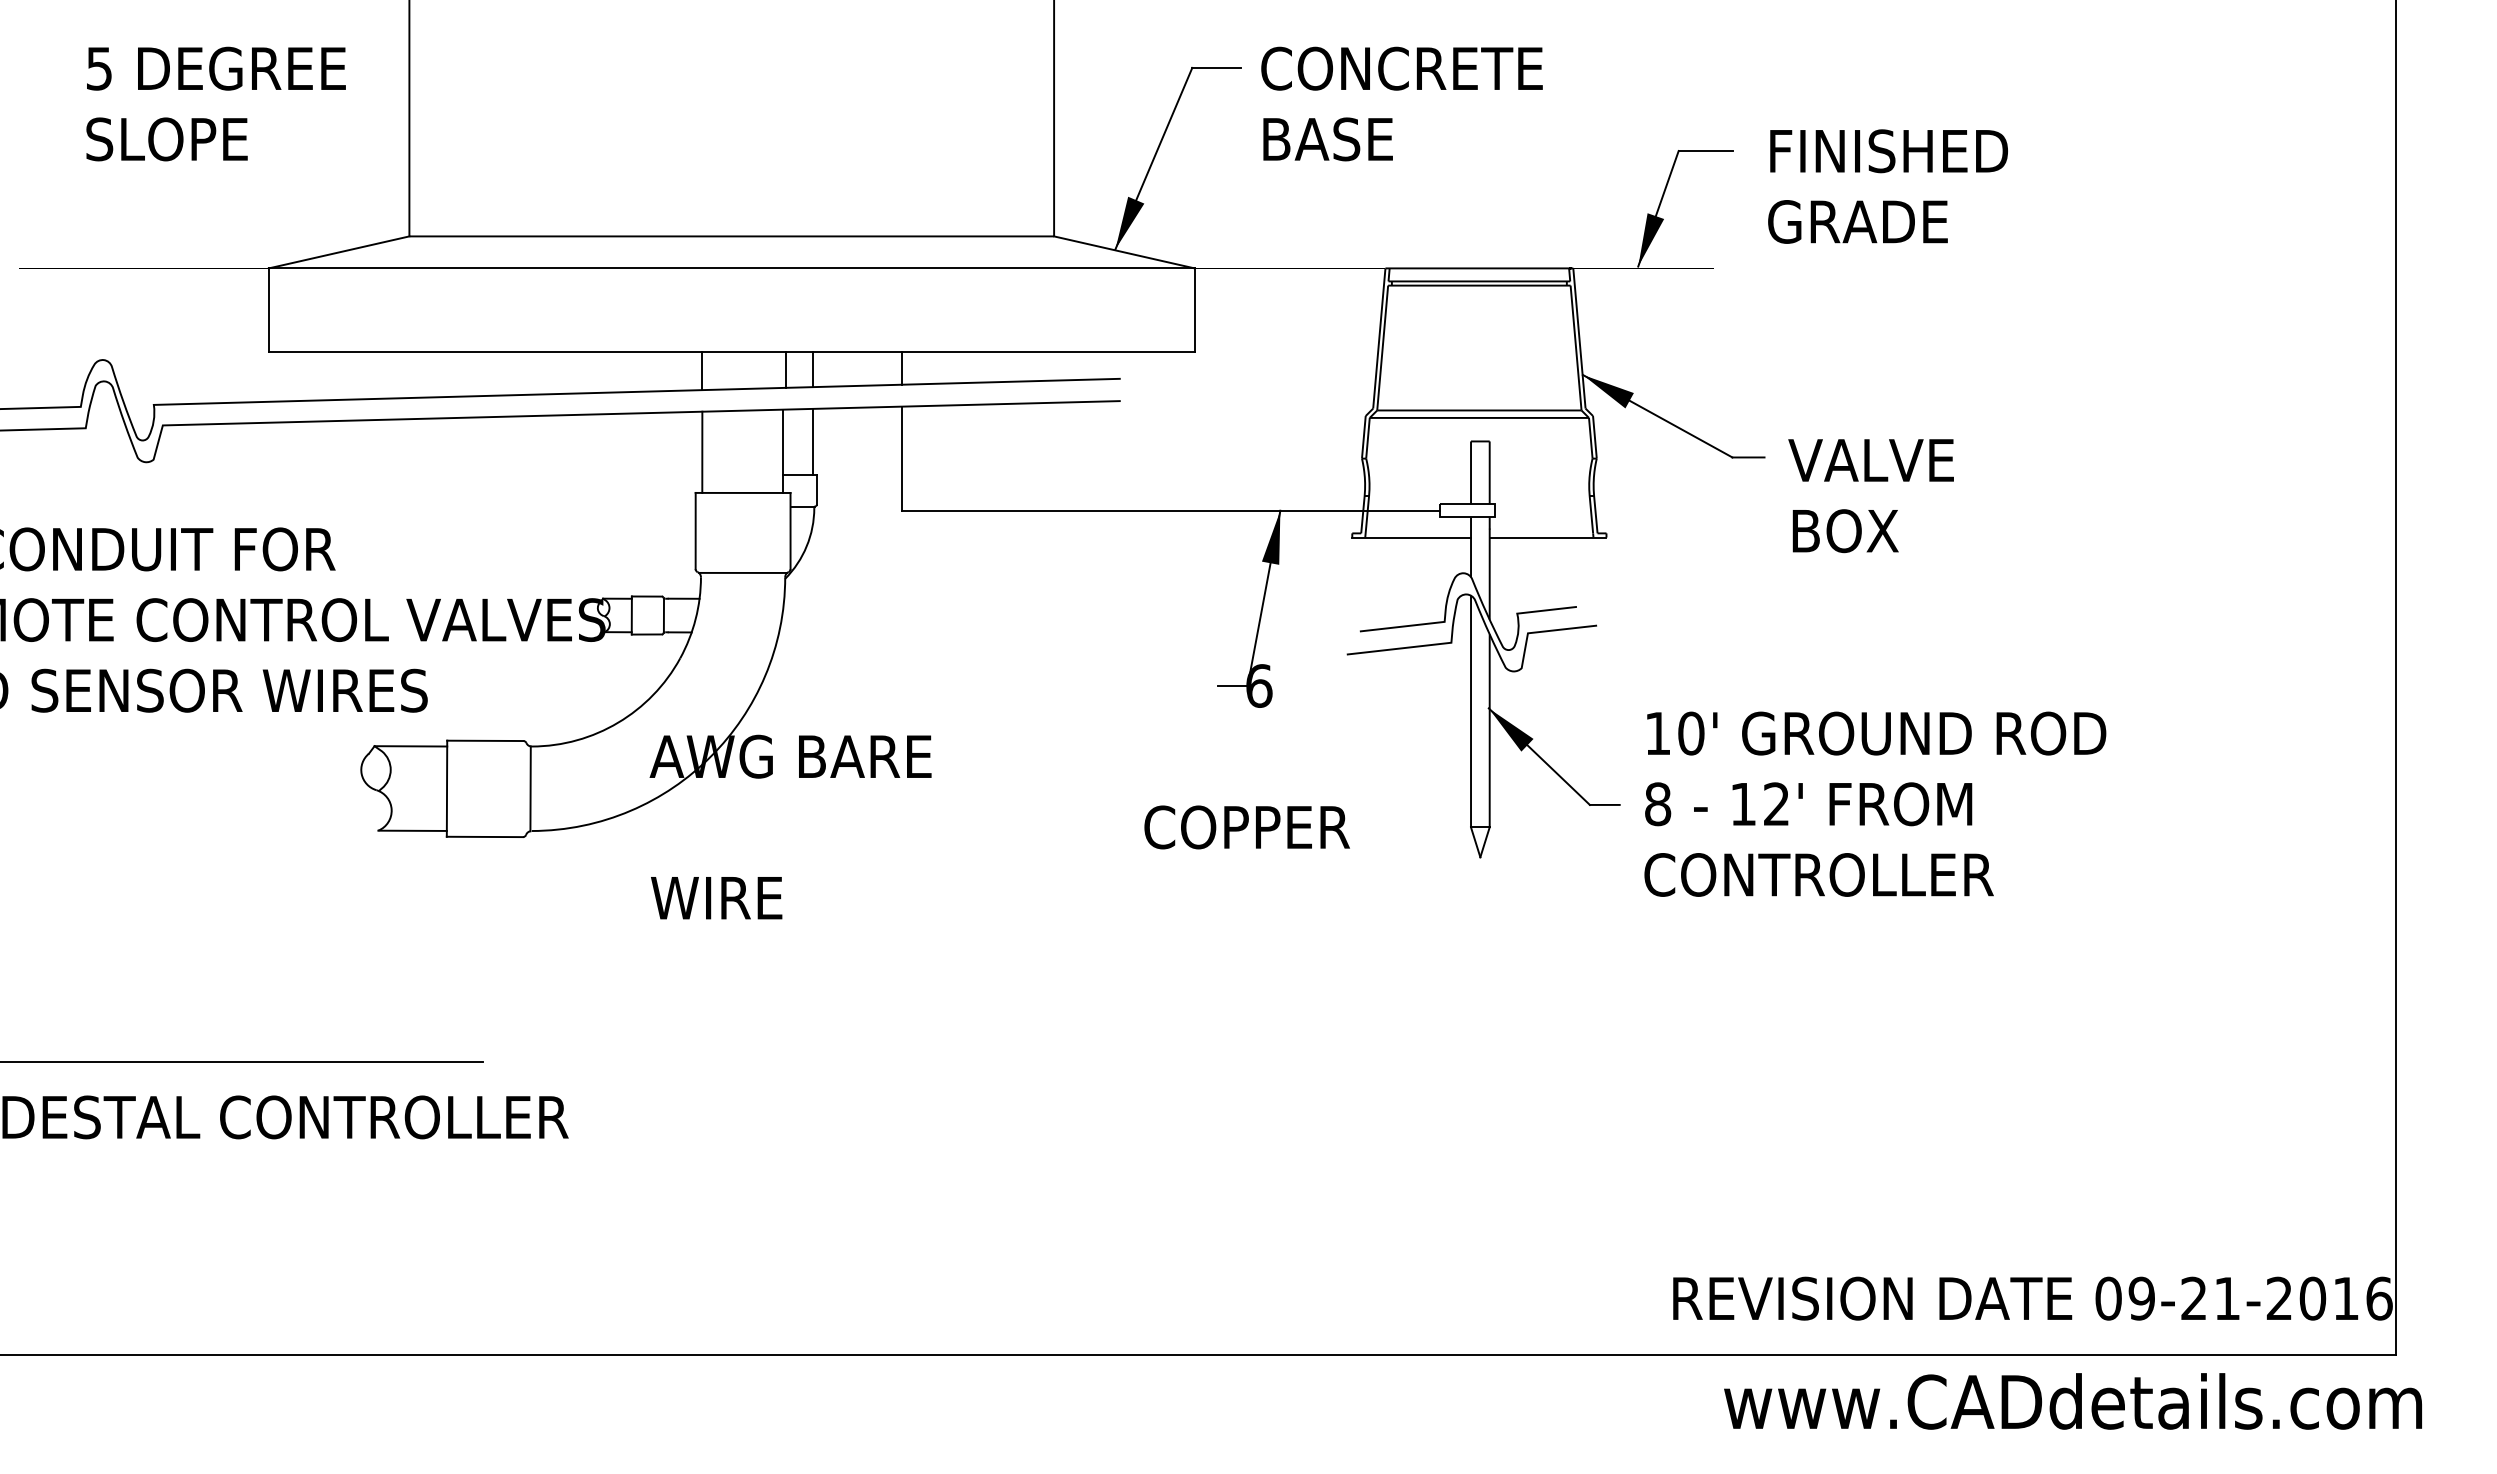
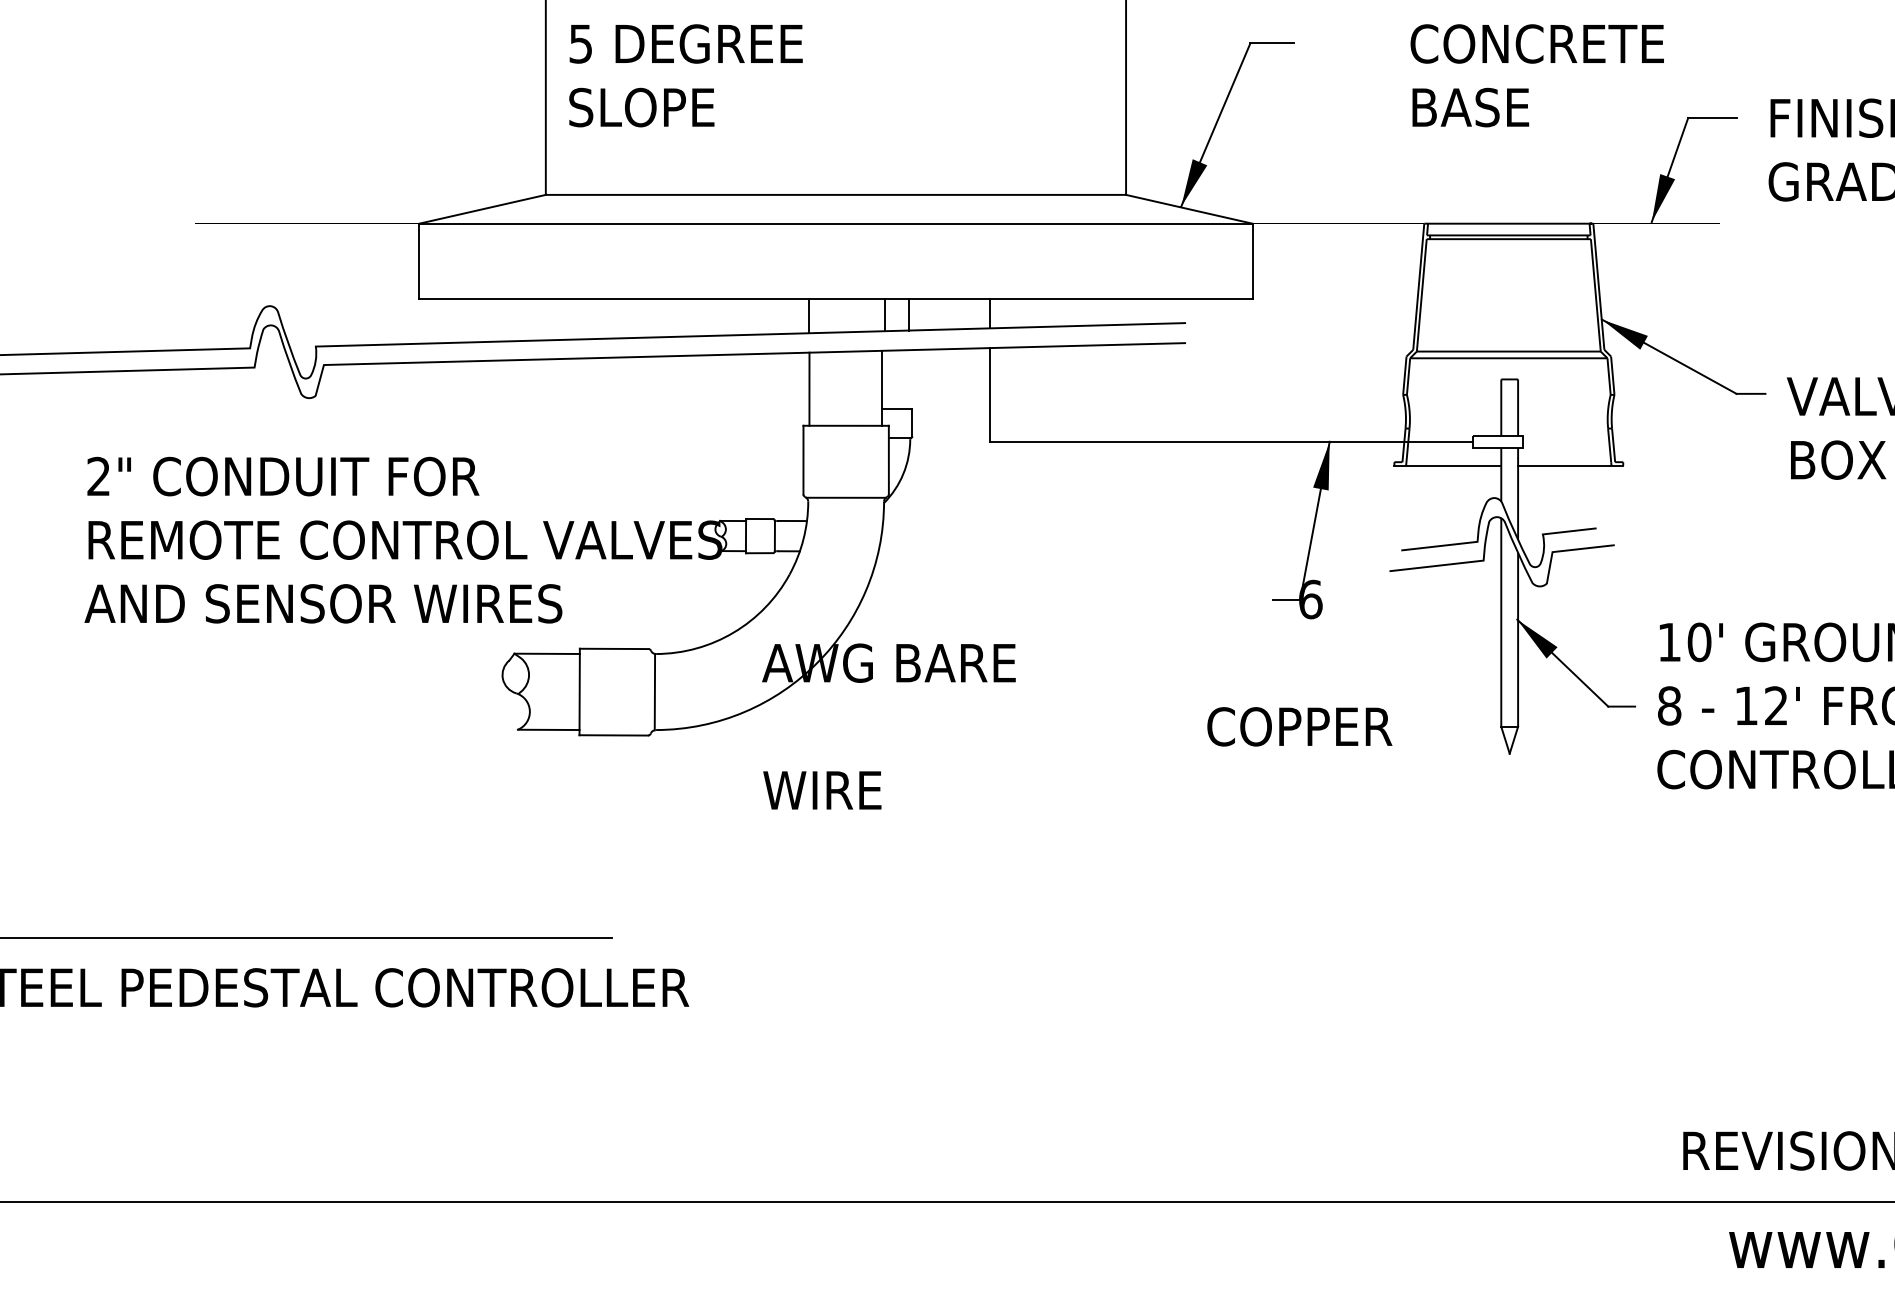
text: (215, 103) -> (685, 75), moved
text: (1401, 103) -> (1536, 75), moved
line: (813, 441) -> (909, 379), removed

